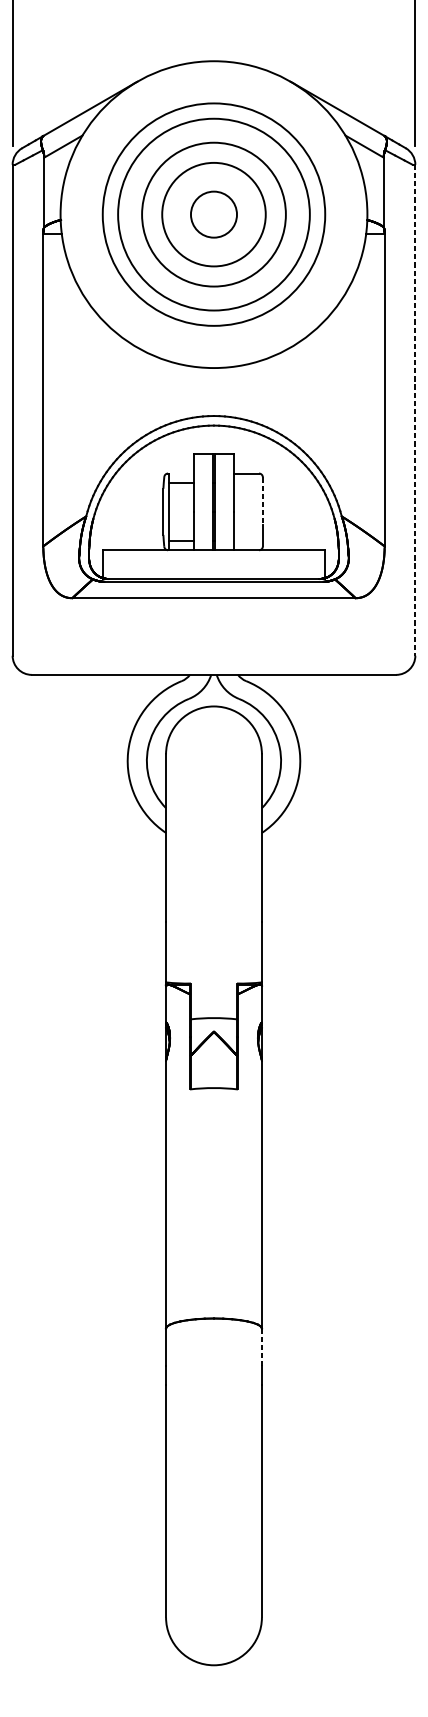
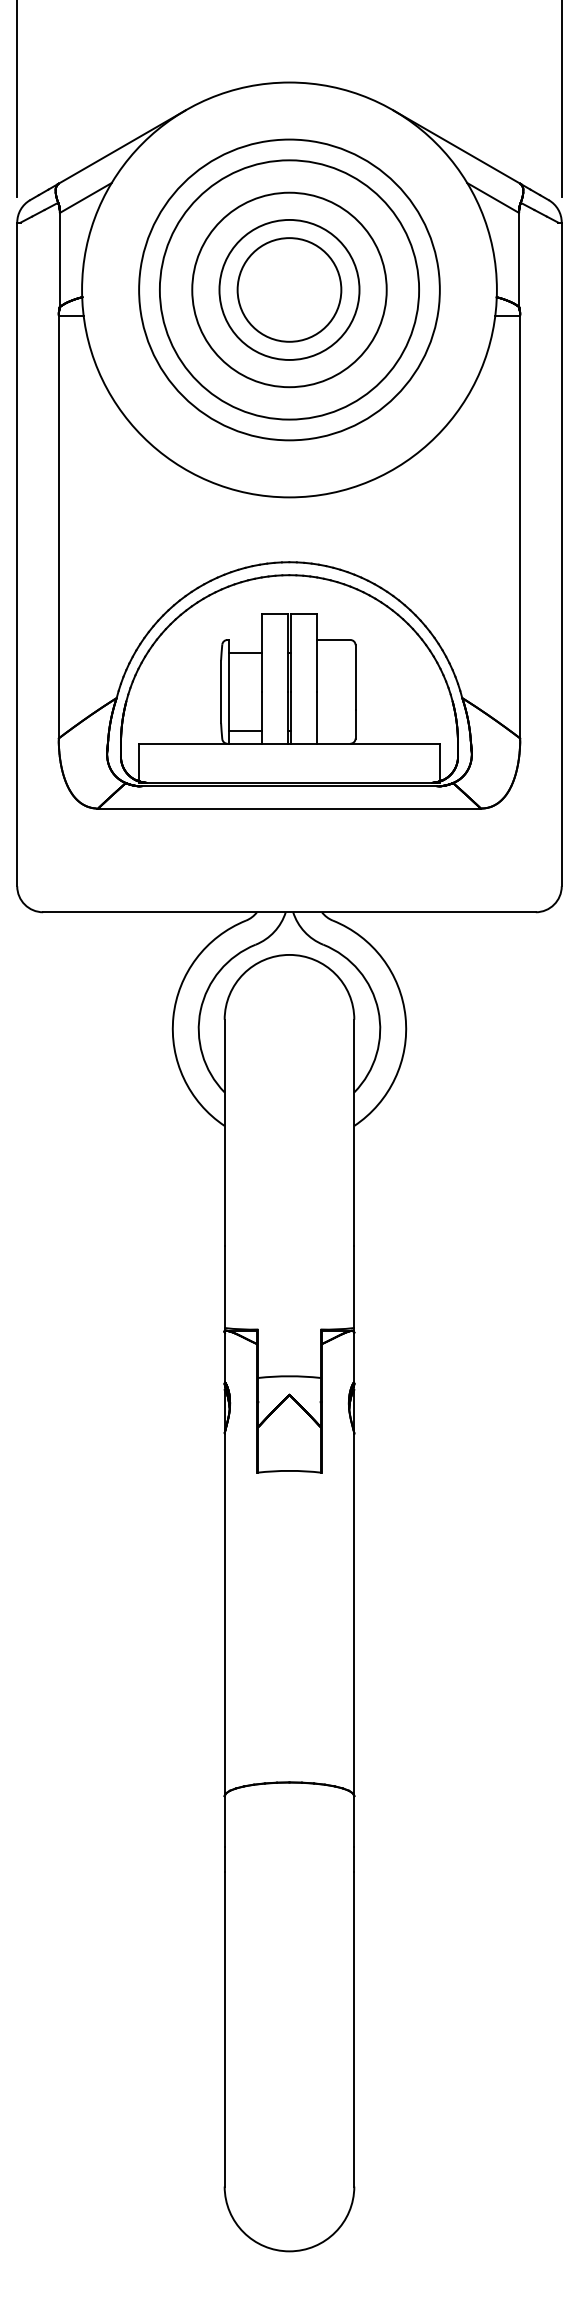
circle: (214, 214) -> (289, 289), size x1.67
line: (415, 410) -> (561, 554), dashed -> solid
line: (262, 501) -> (355, 677), dashed -> solid
line: (262, 1347) -> (354, 1821), dashed -> solid

